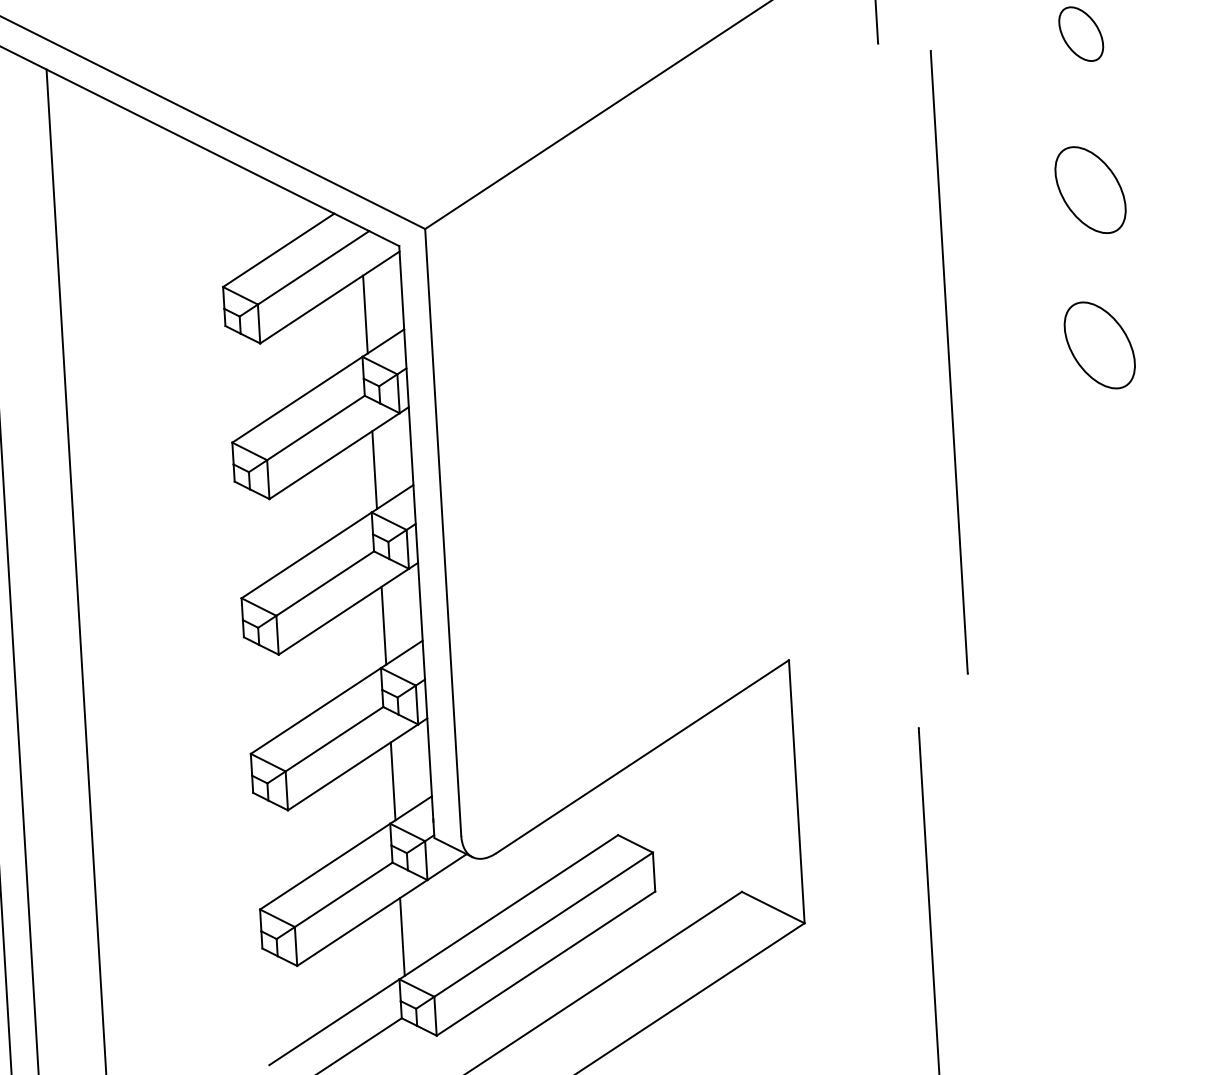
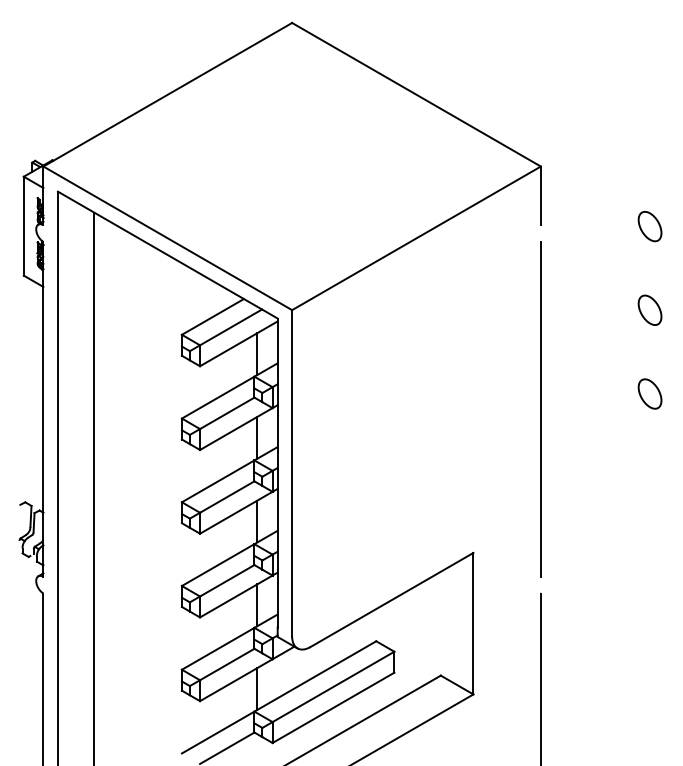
part: (1089, 188) -> (649, 309), size x0.62
part: (1098, 344) -> (649, 393), size x0.62
line: (948, 362) -> (540, 409), moved

